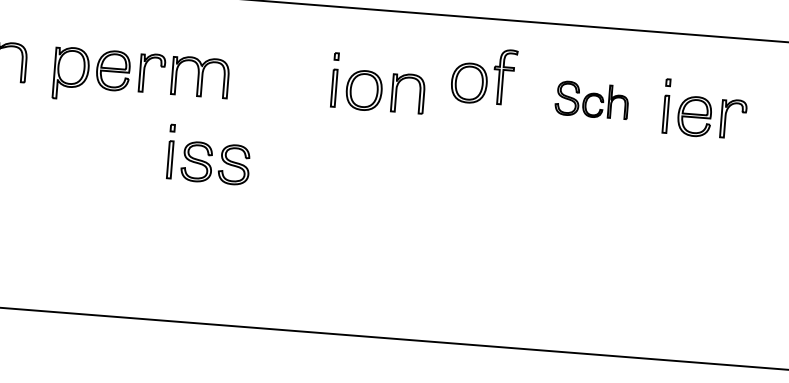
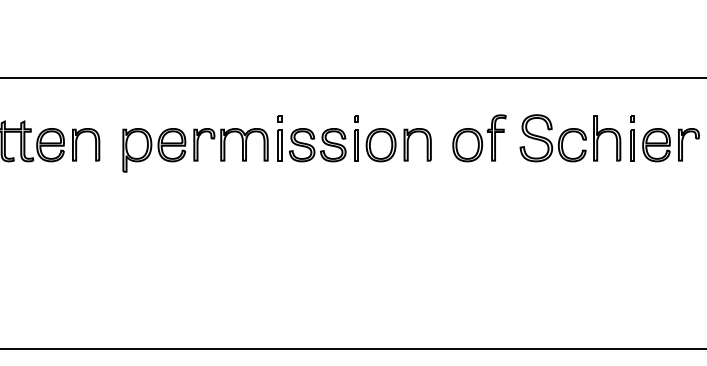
part: (484, 76) -> (479, 138), moved
part: (592, 100) -> (570, 138), size x1.67
part: (208, 154) -> (311, 138), moved

